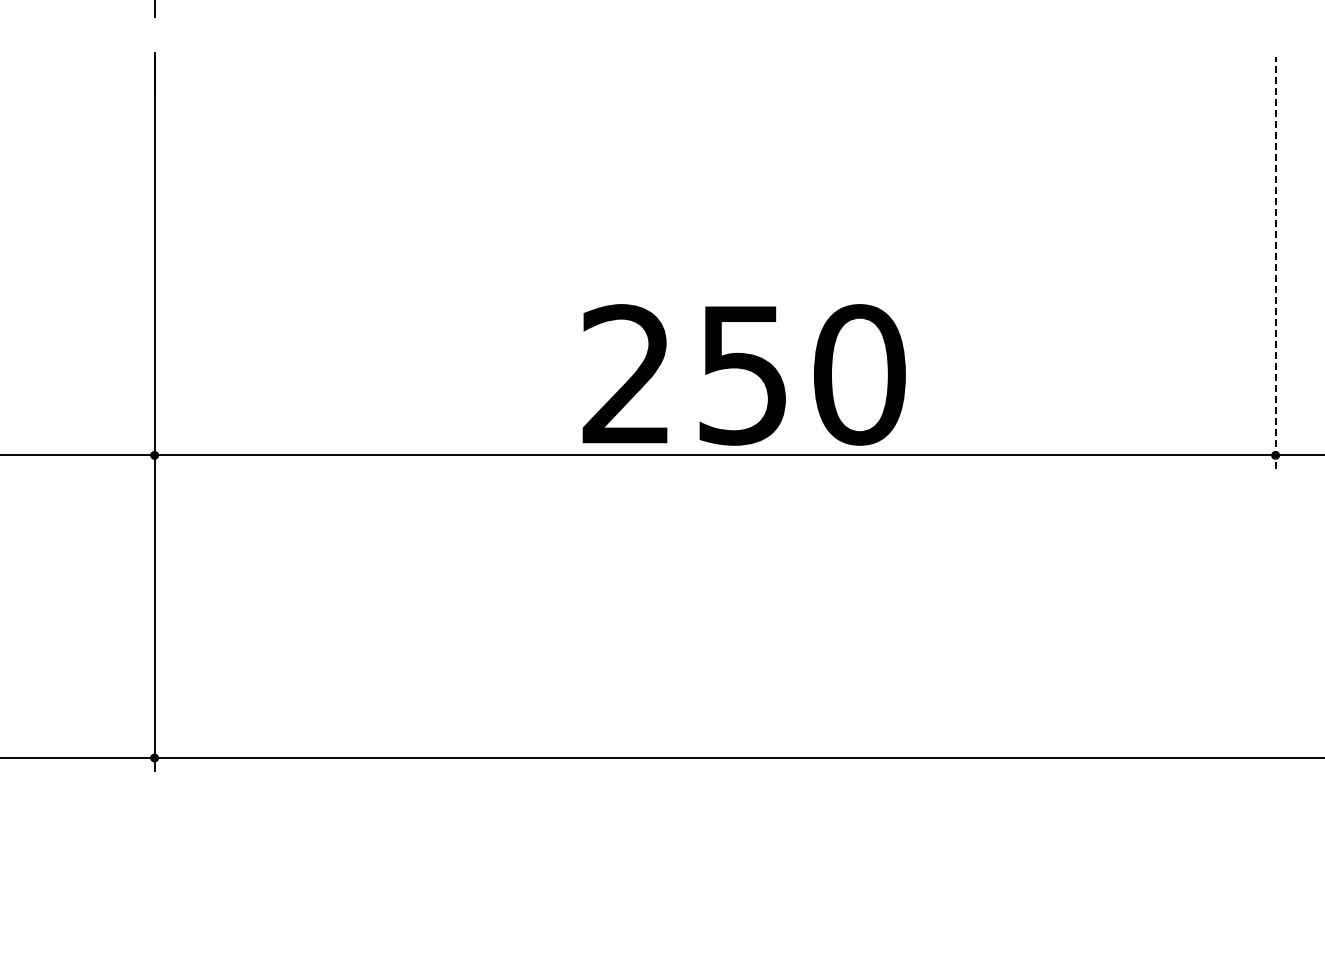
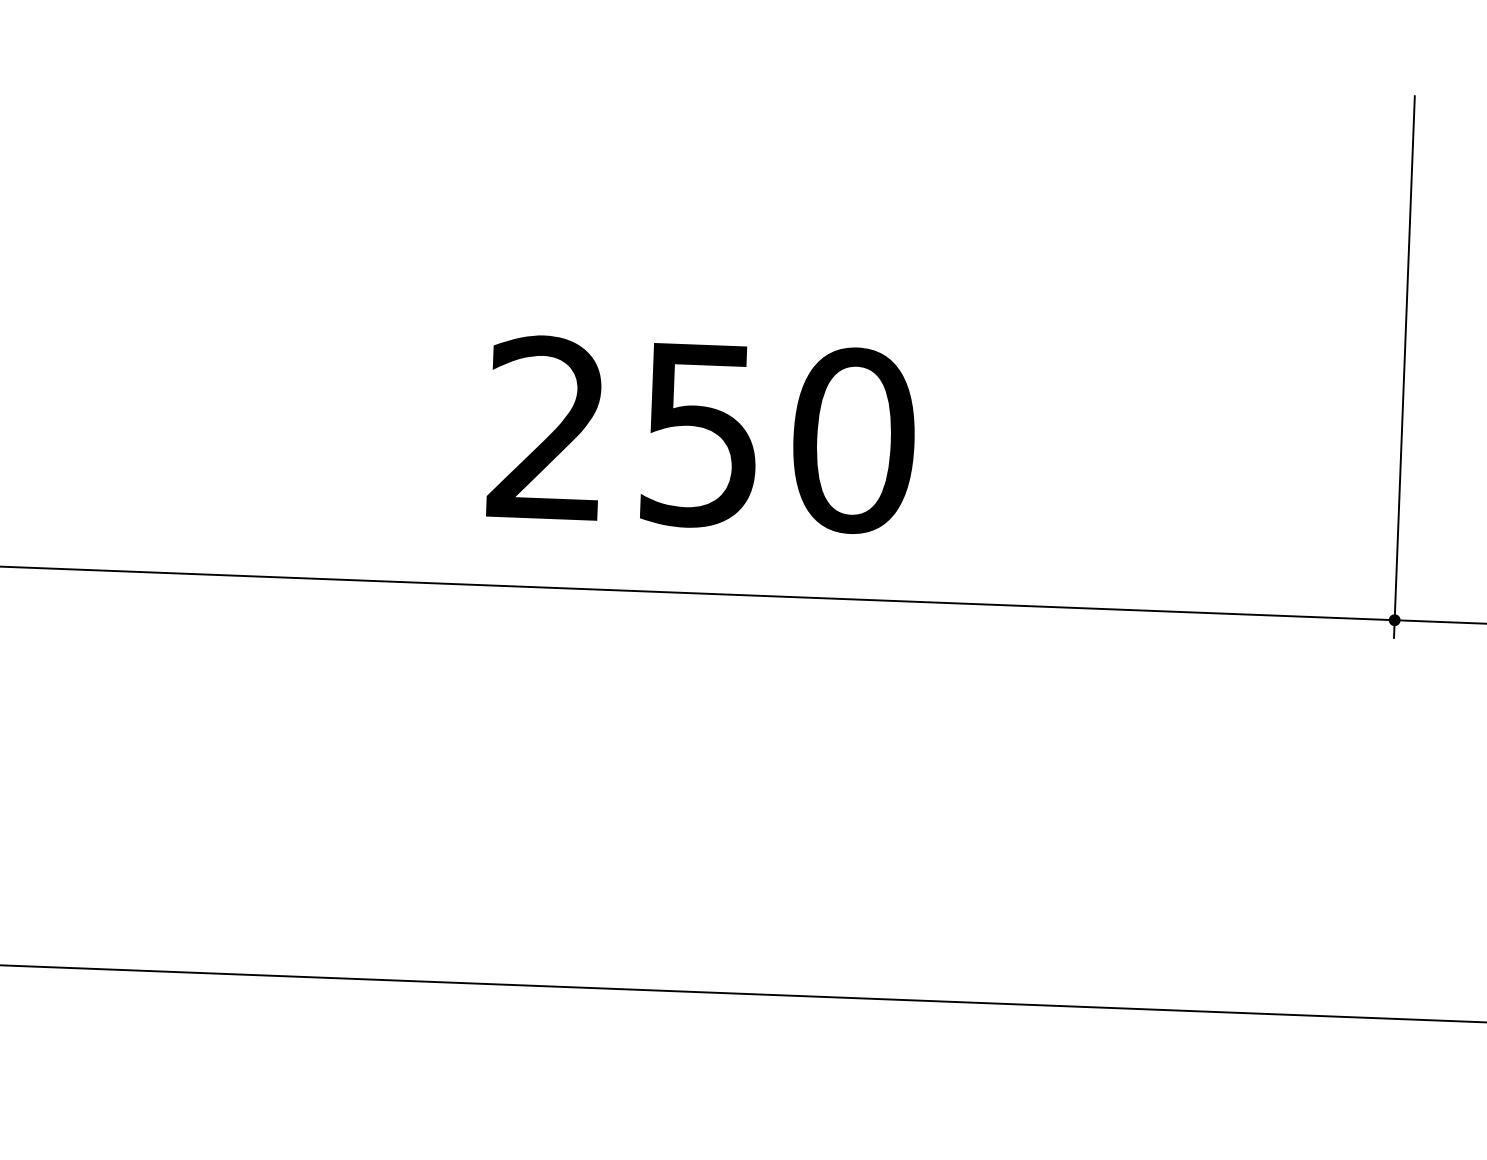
line: (1275, 262) -> (1404, 366), dashed -> solid
text: (743, 374) -> (700, 434), moved

